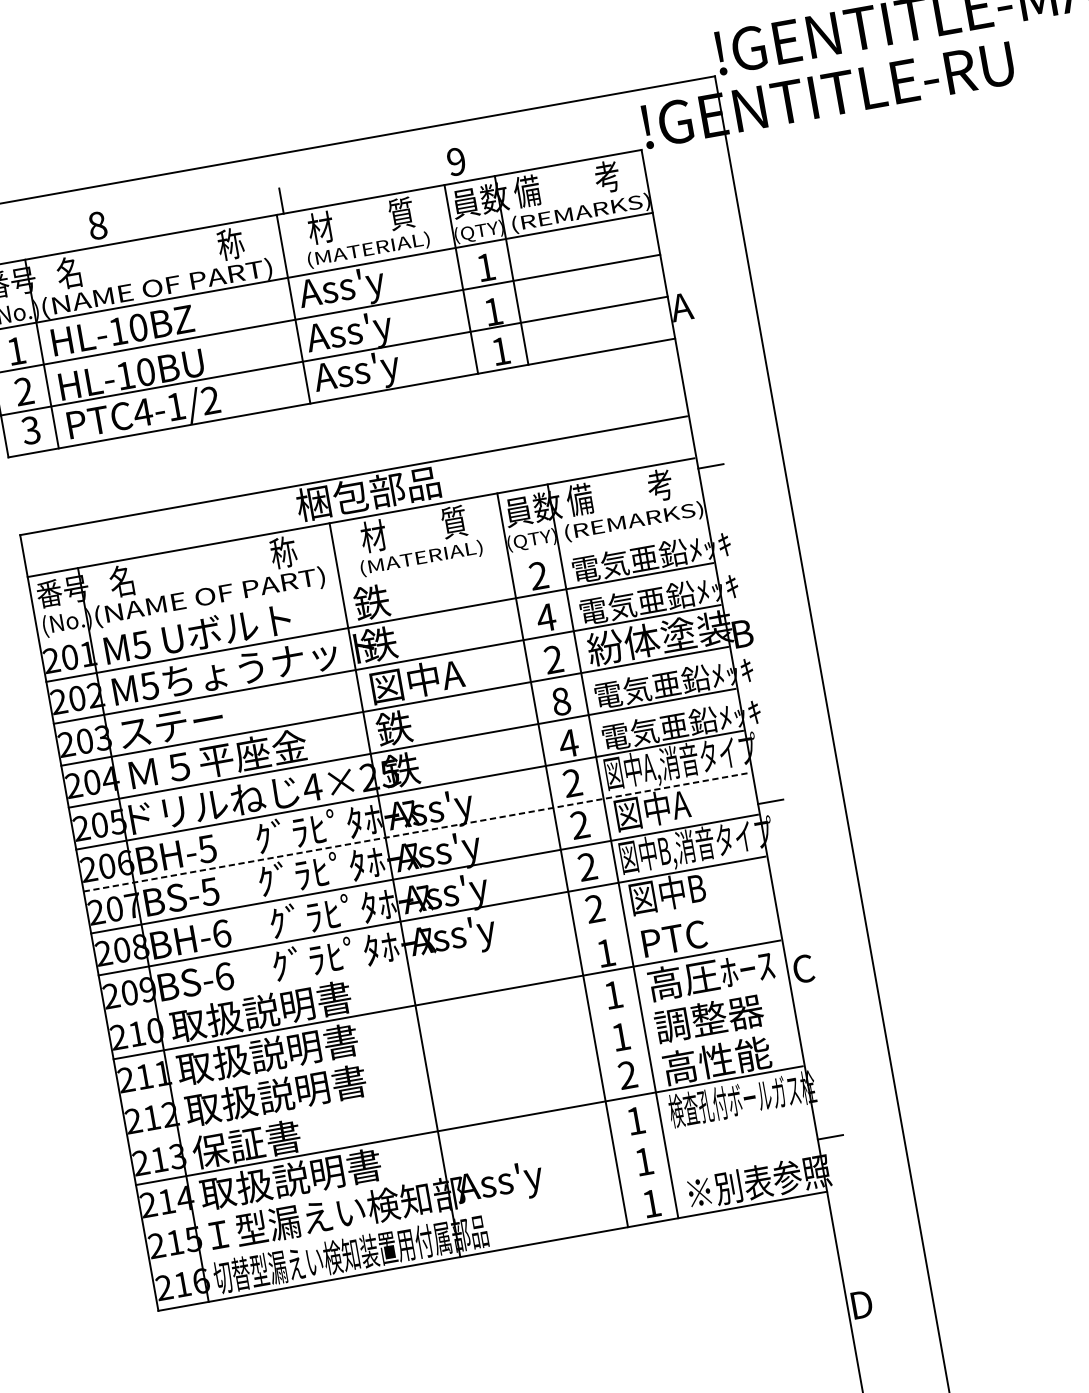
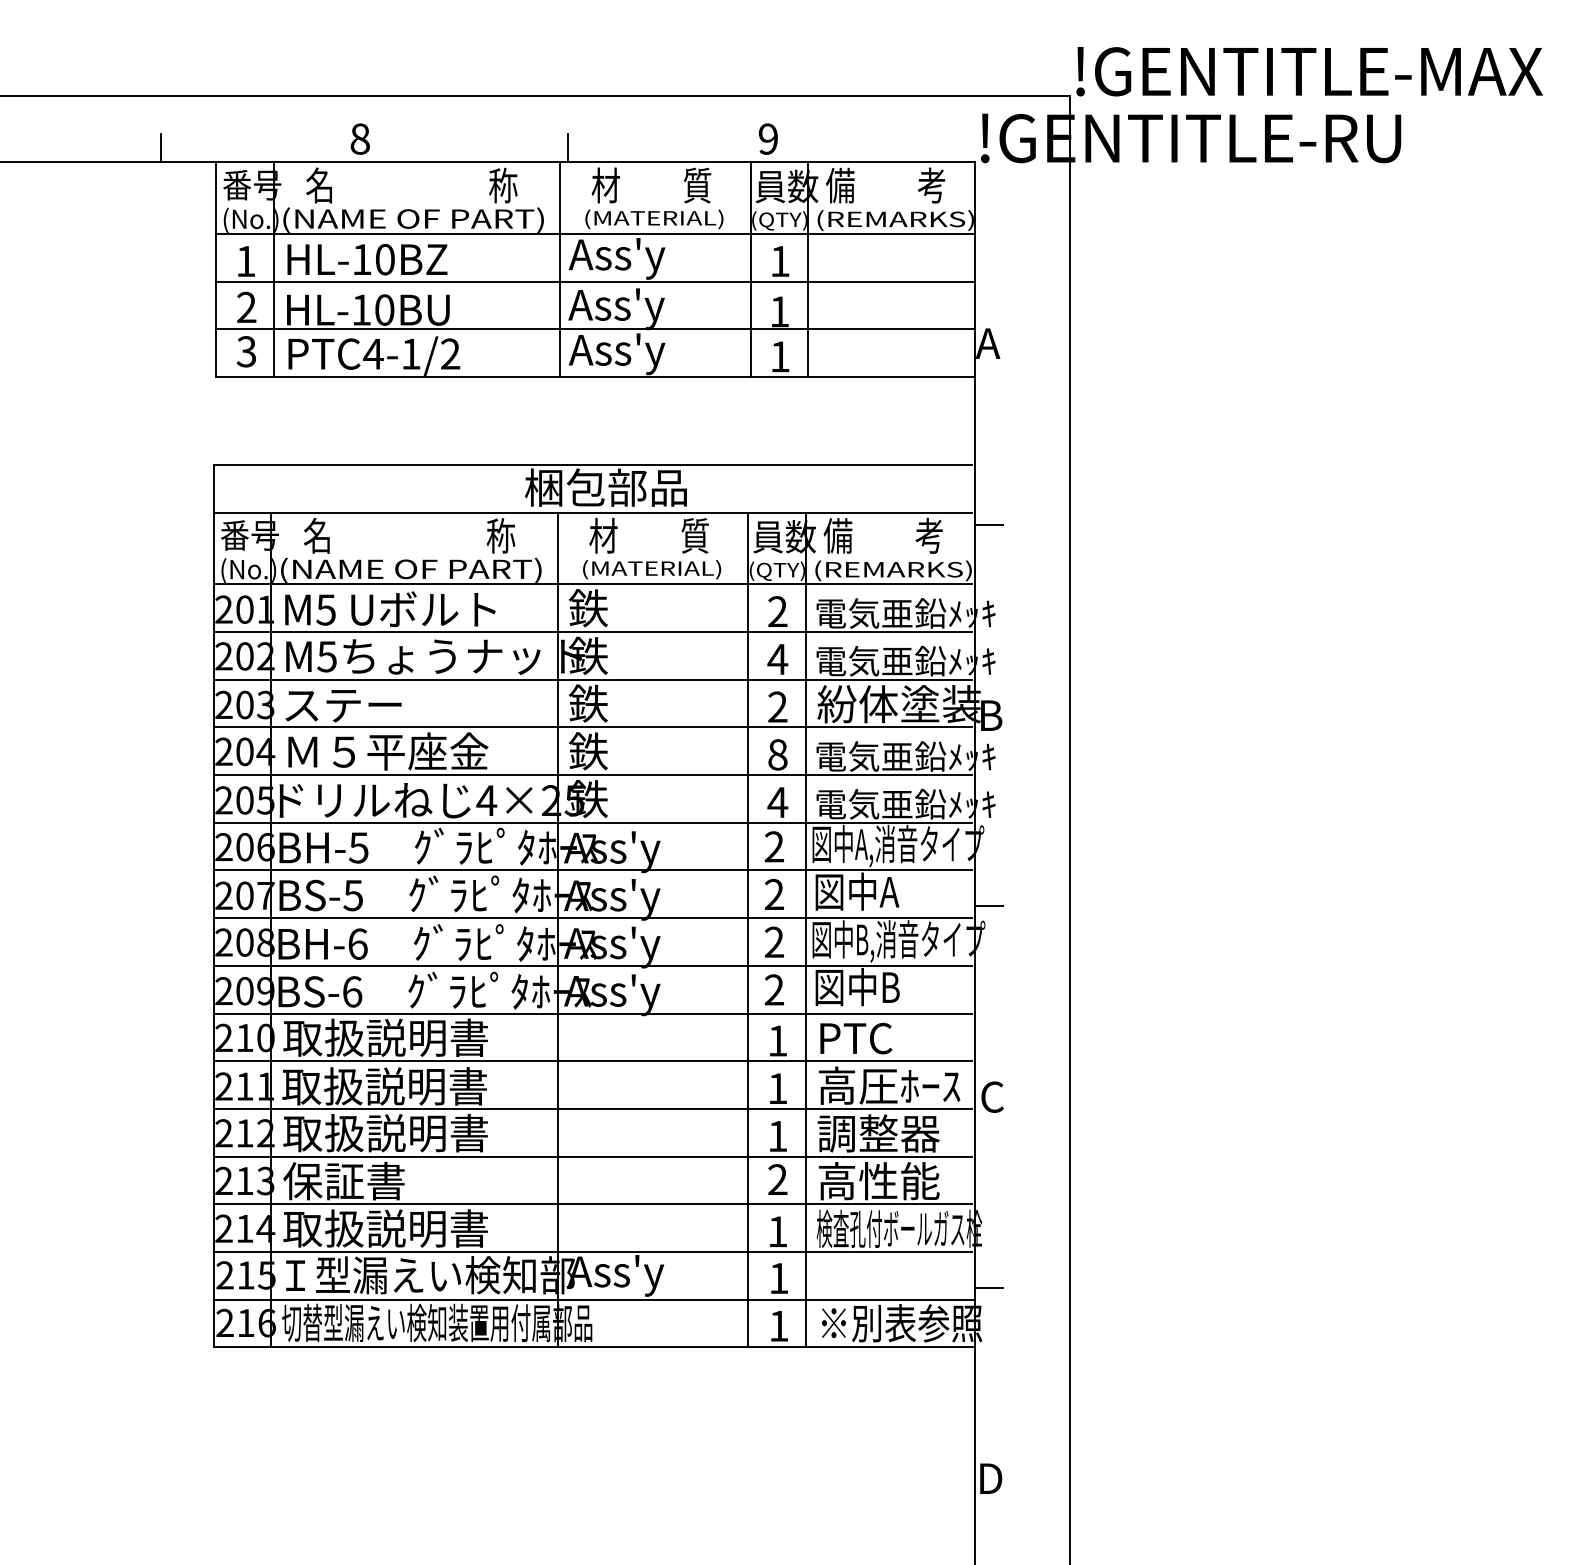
line: (372, 580) -> (593, 584), added
text: (415, 680) -> (621, 703), 図中A -> 鉄
line: (417, 832) -> (593, 870), dashed -> solid
line: (439, 957) -> (593, 1013), added
line: (454, 1041) -> (593, 1108), added
line: (462, 1083) -> (593, 1156), added
line: (477, 1168) -> (593, 1252), added
line: (485, 1209) -> (594, 1299), added

